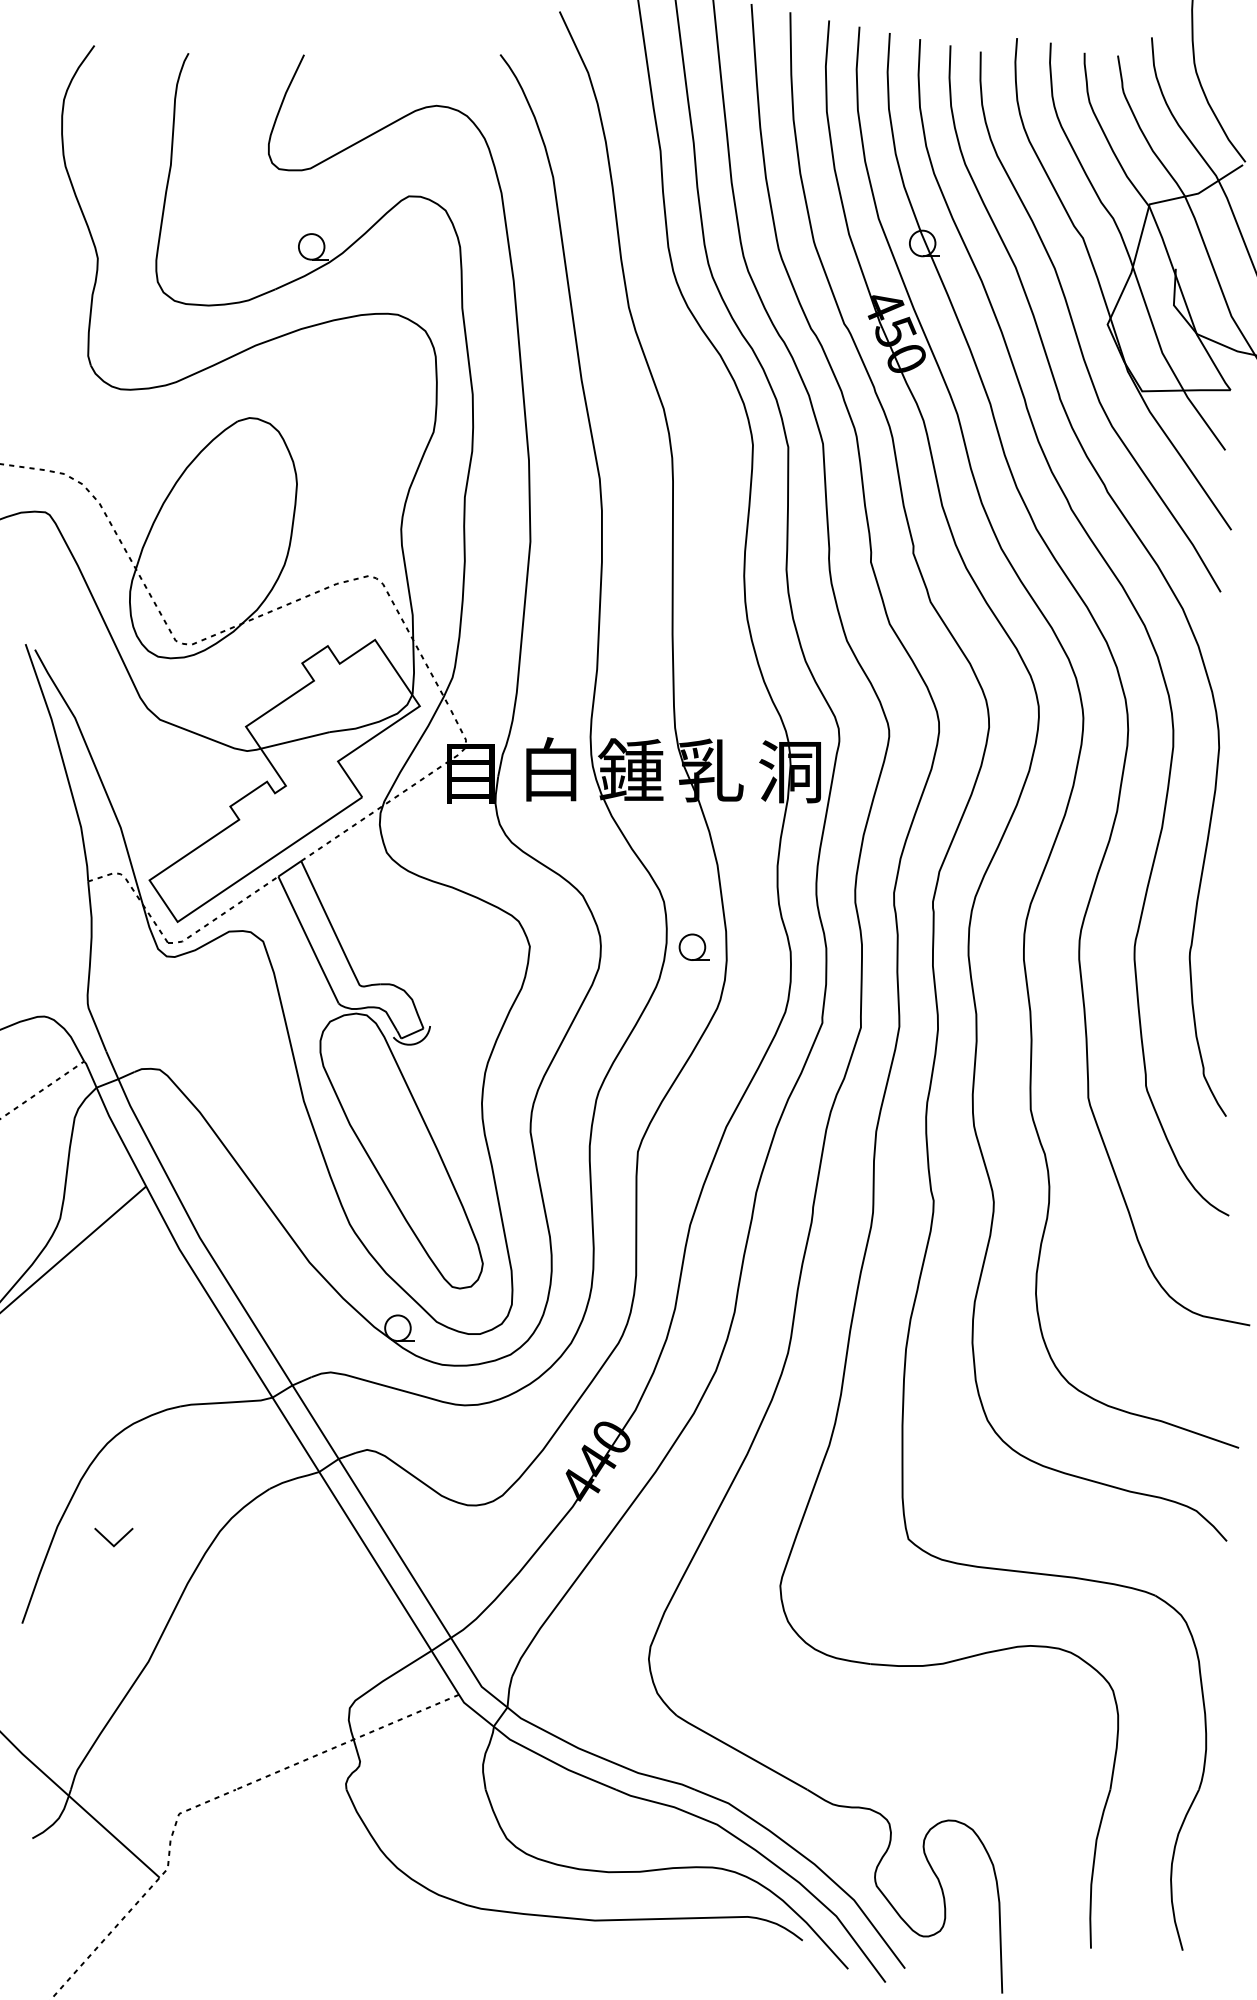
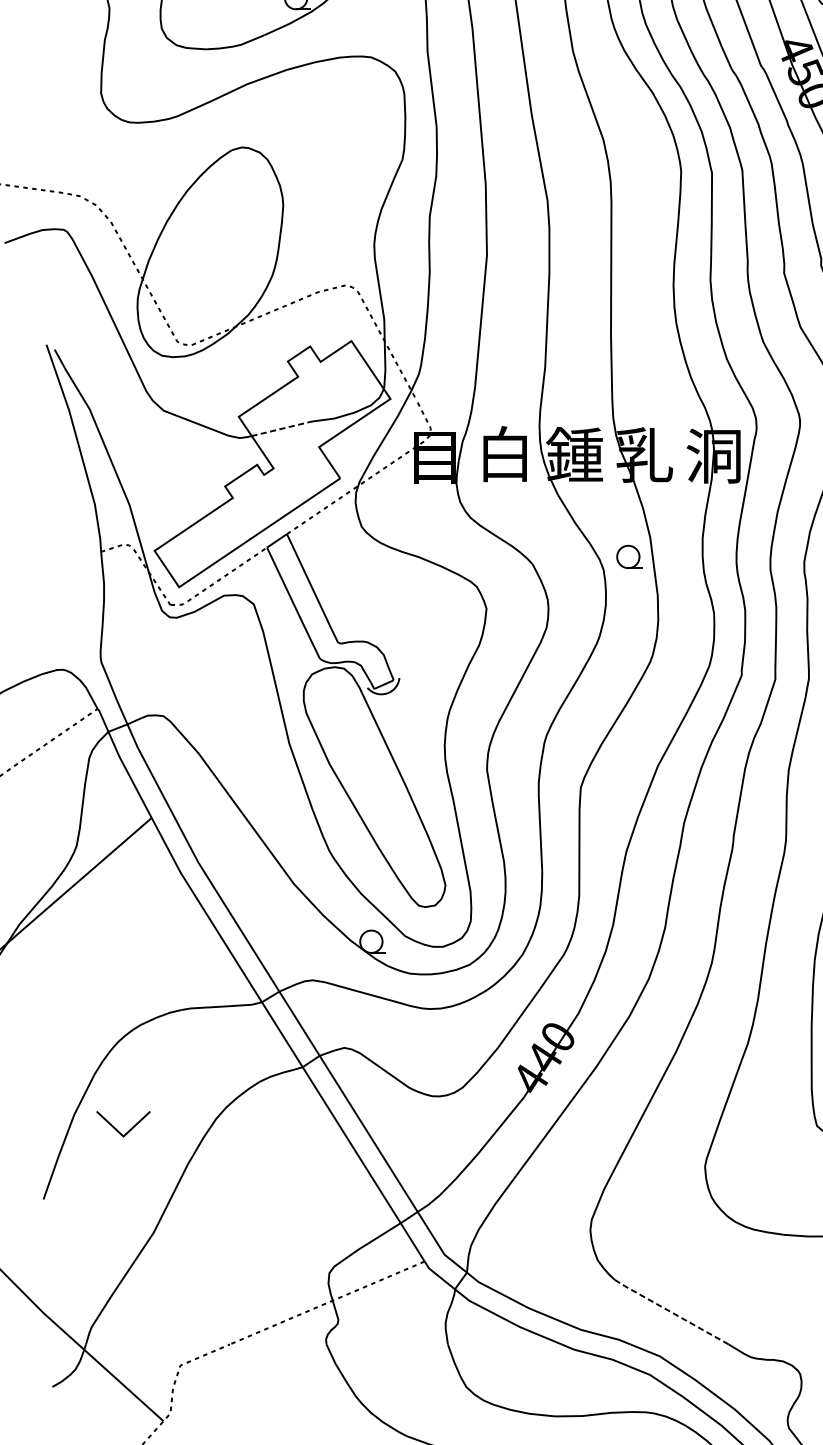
line: (295, 740) -> (281, 428), solid -> dashed
part: (693, 946) -> (629, 556), moved
part: (113, 1537) -> (123, 1124), size x1.6
line: (741, 1752) -> (671, 1311), solid -> dashed

